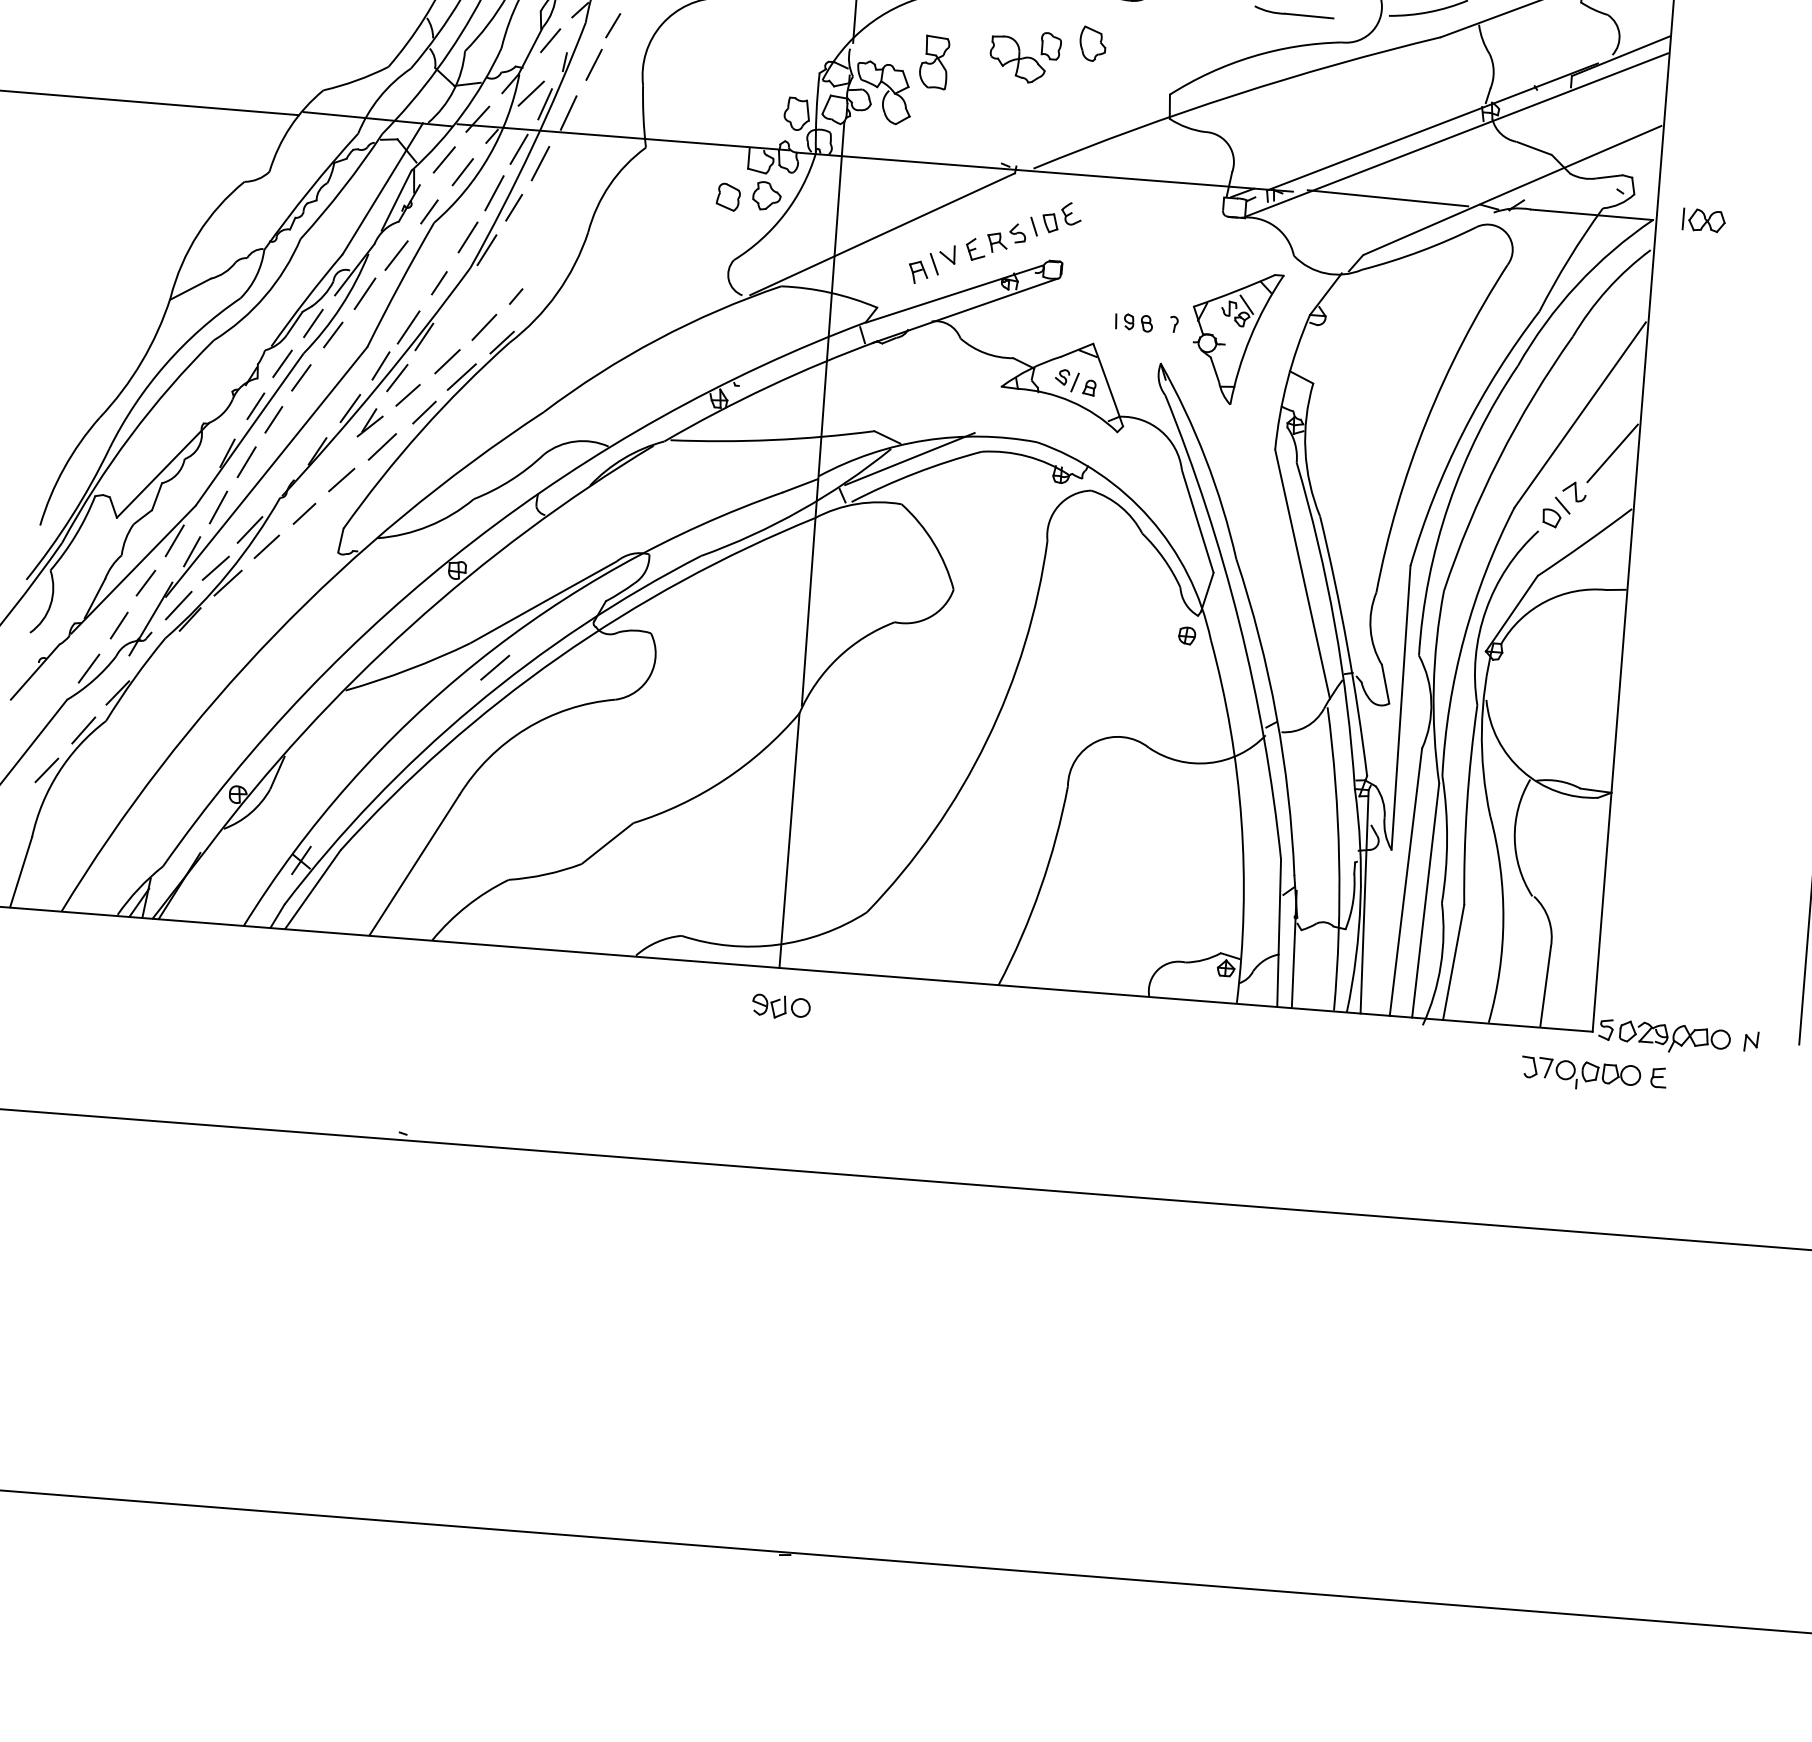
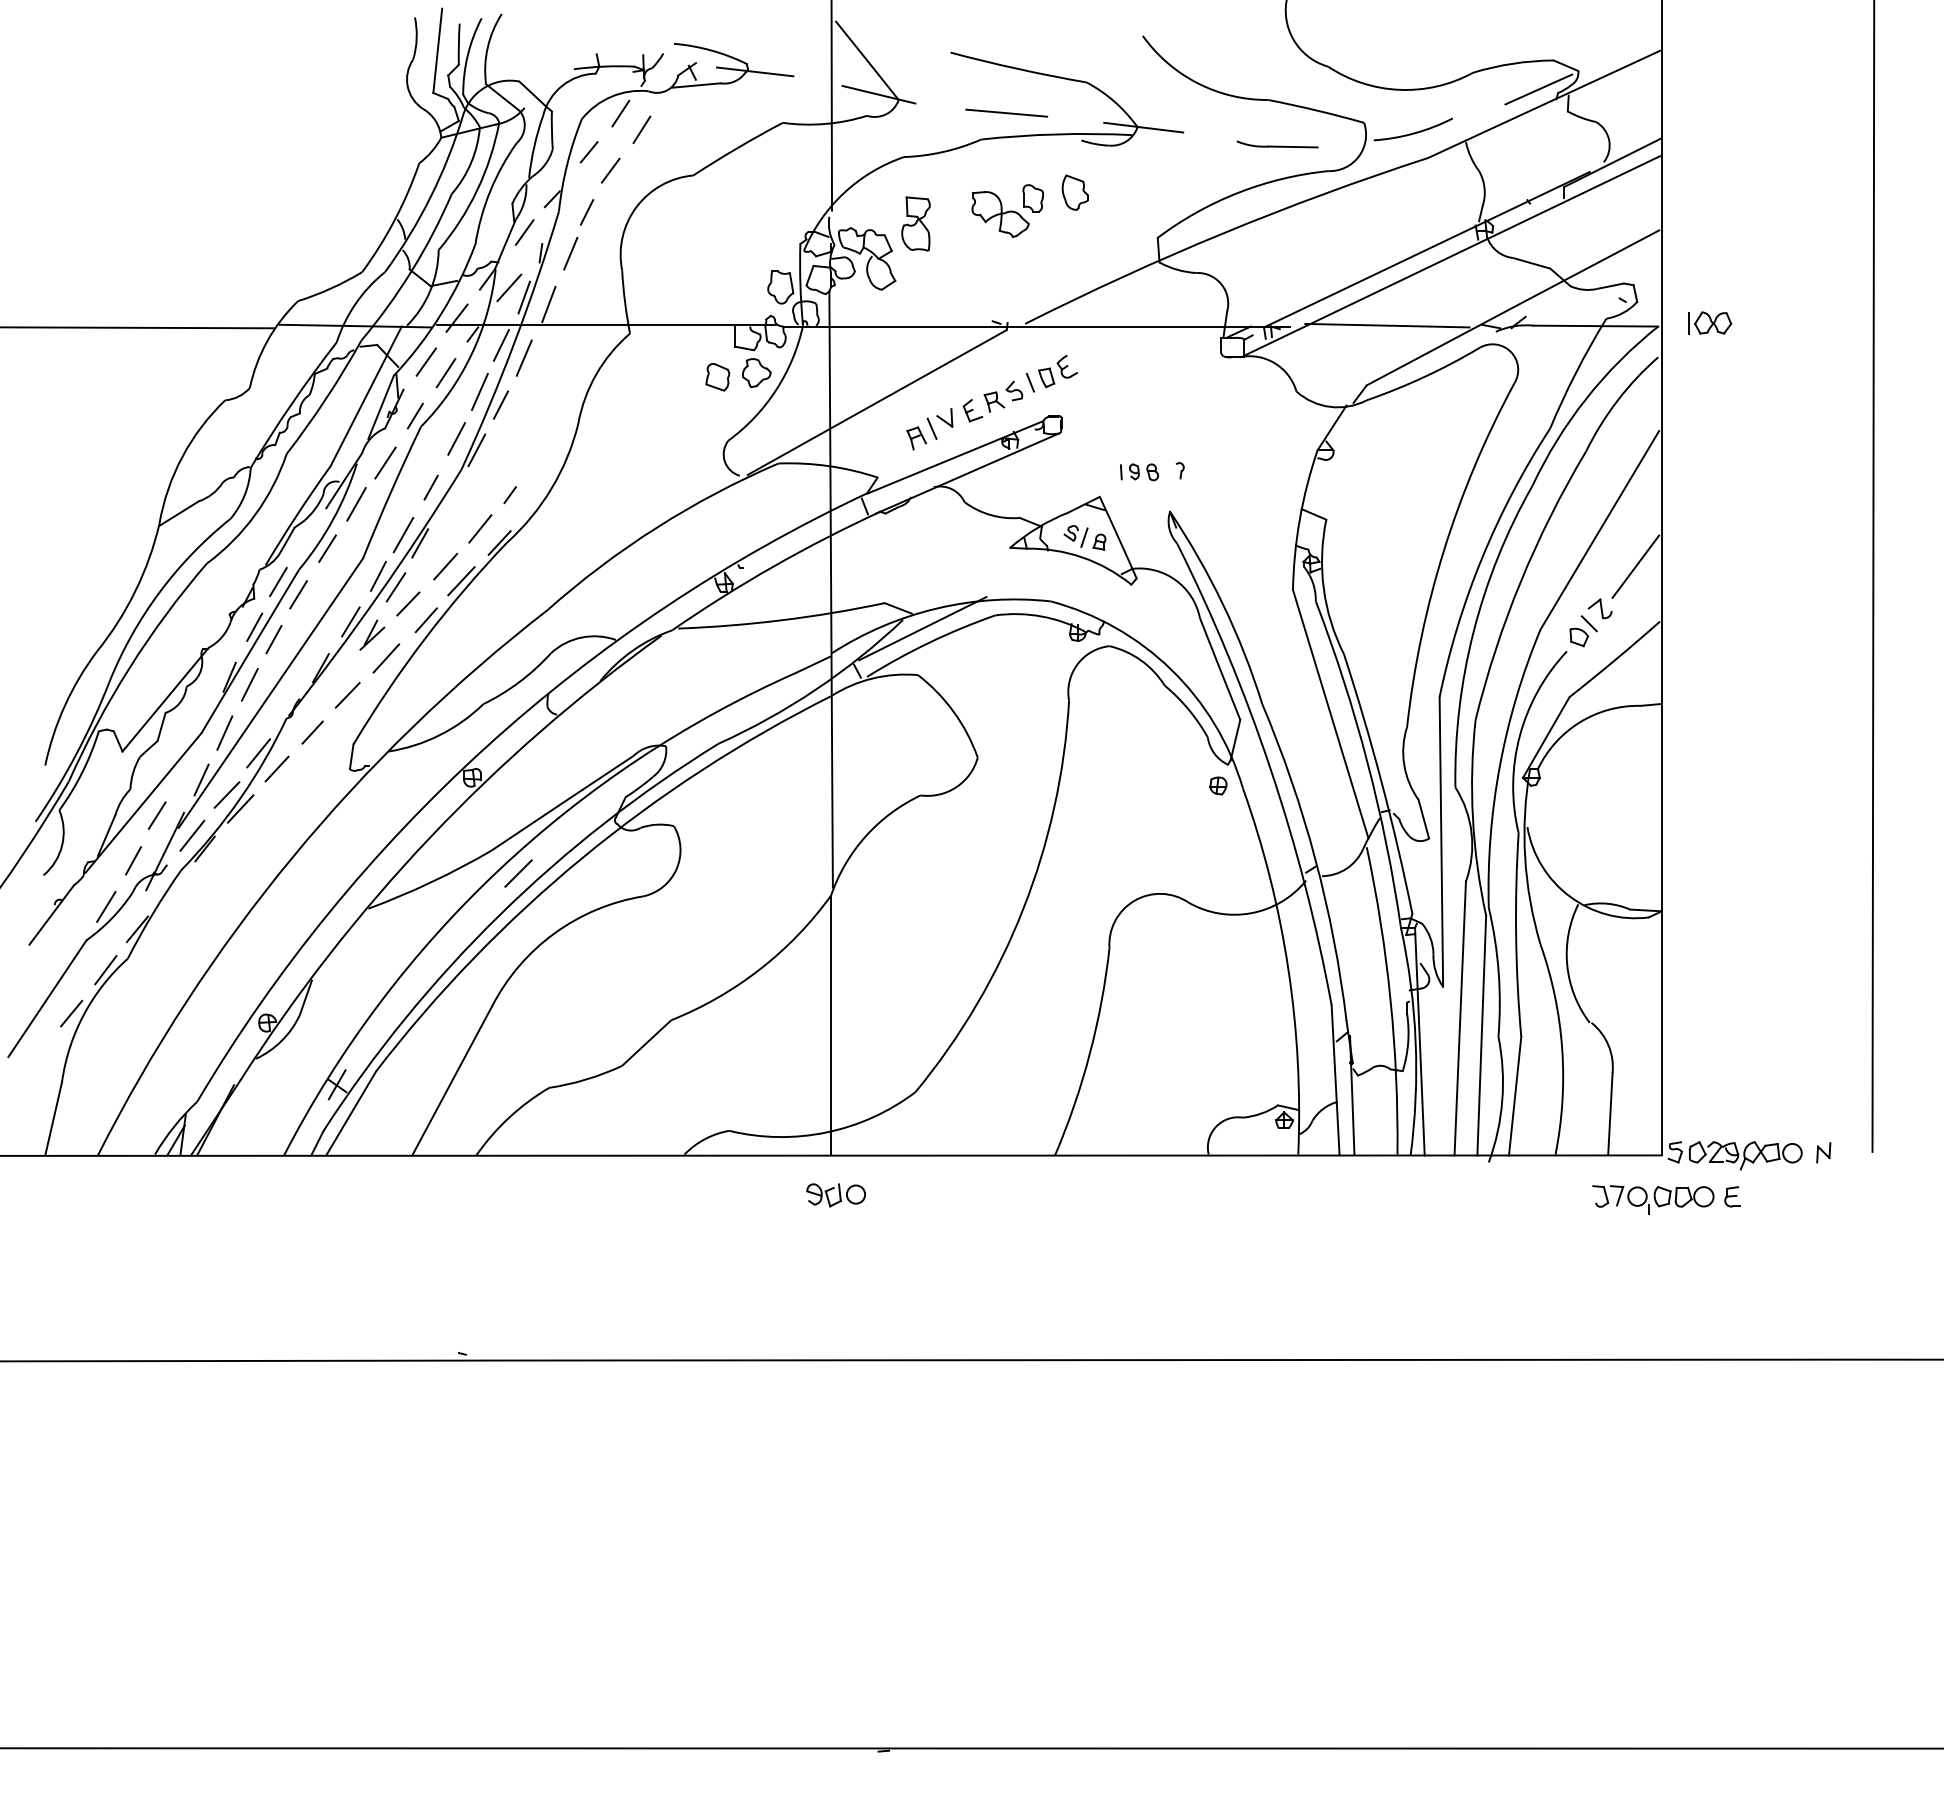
line: (313, 323) -> (306, 538), removed
part: (1235, 338) -> (1243, 480), removed
line: (175, 541) -> (183, 770), removed

